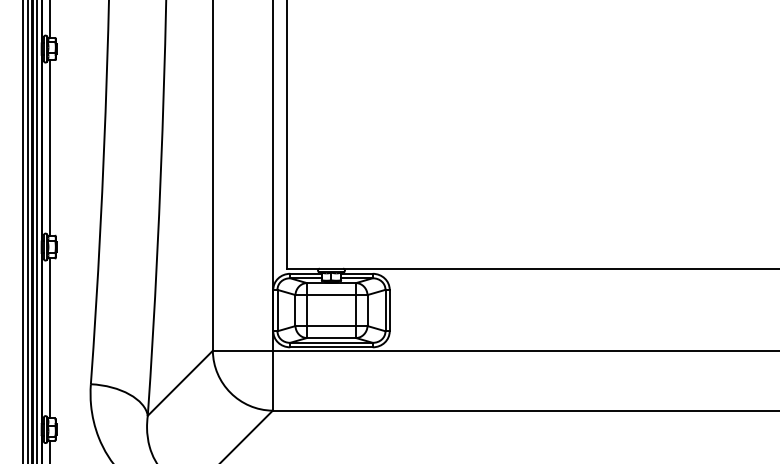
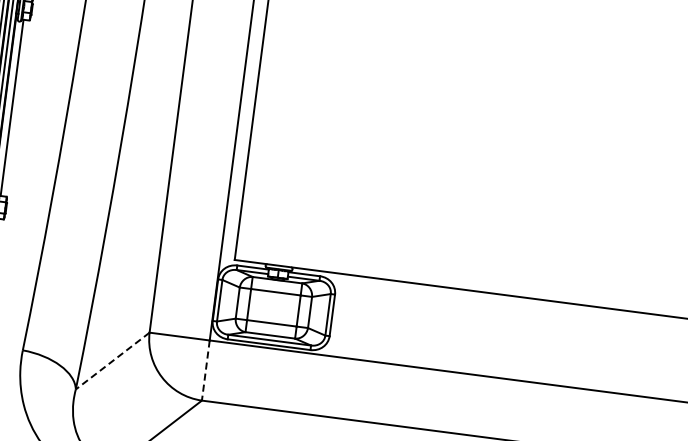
line: (272, 380) -> (205, 370), solid -> dashed
line: (180, 383) -> (112, 361), solid -> dashed

